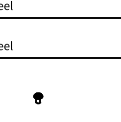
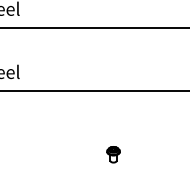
part: (38, 98) -> (113, 154), moved

